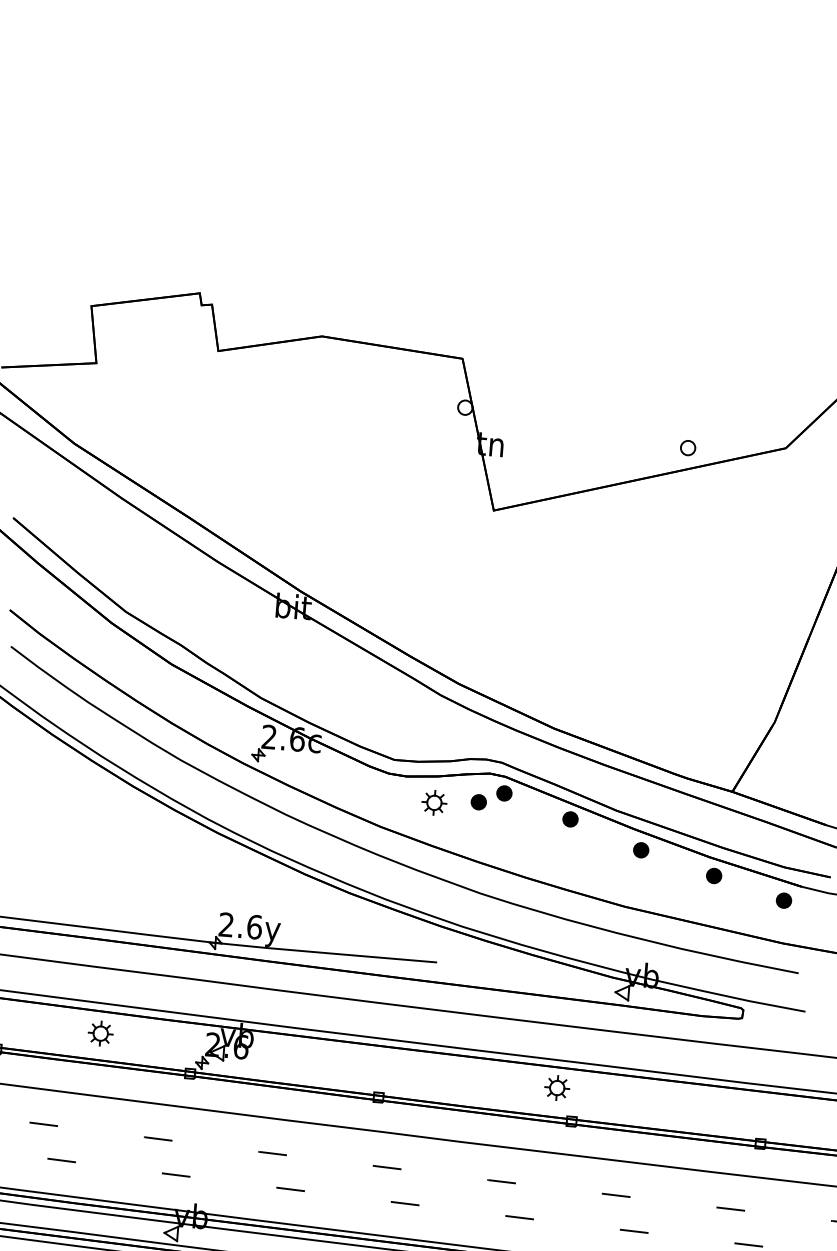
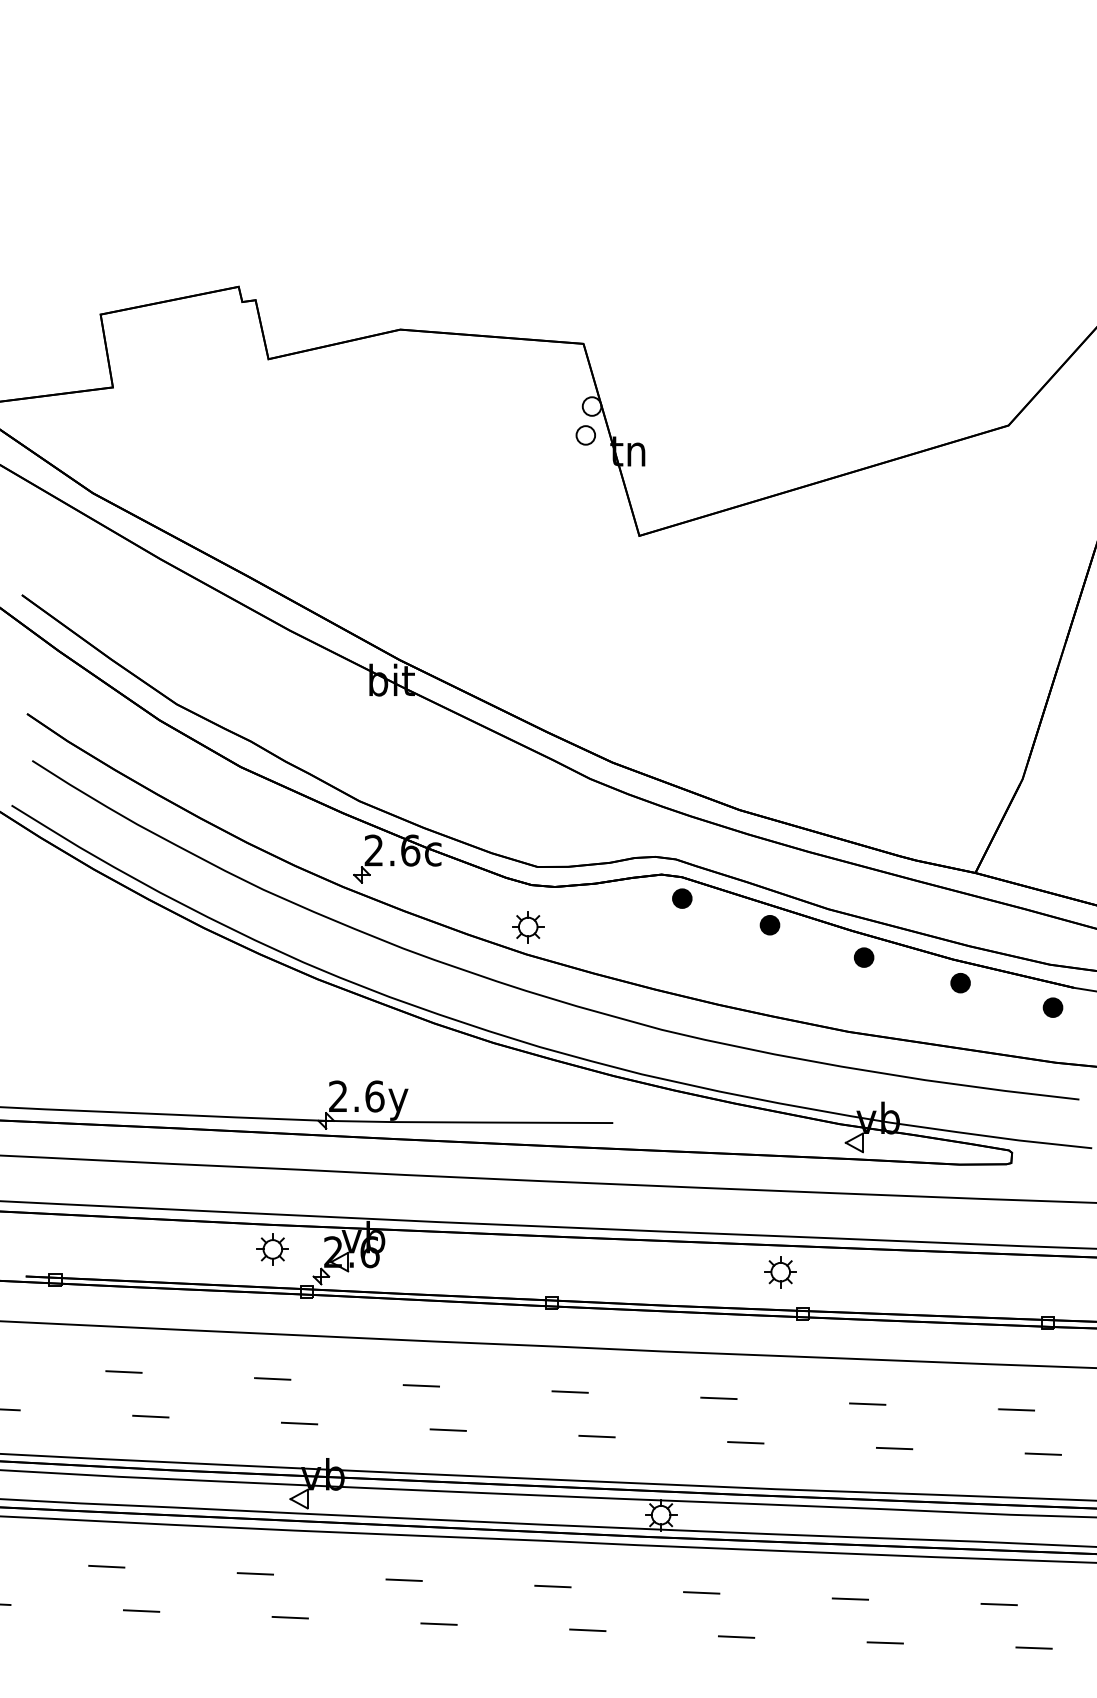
part: (687, 448) -> (585, 435), moved
part: (479, 802) -> (650, 912), removed
part: (434, 803) -> (528, 927), moved
part: (100, 1033) -> (272, 1249), moved

